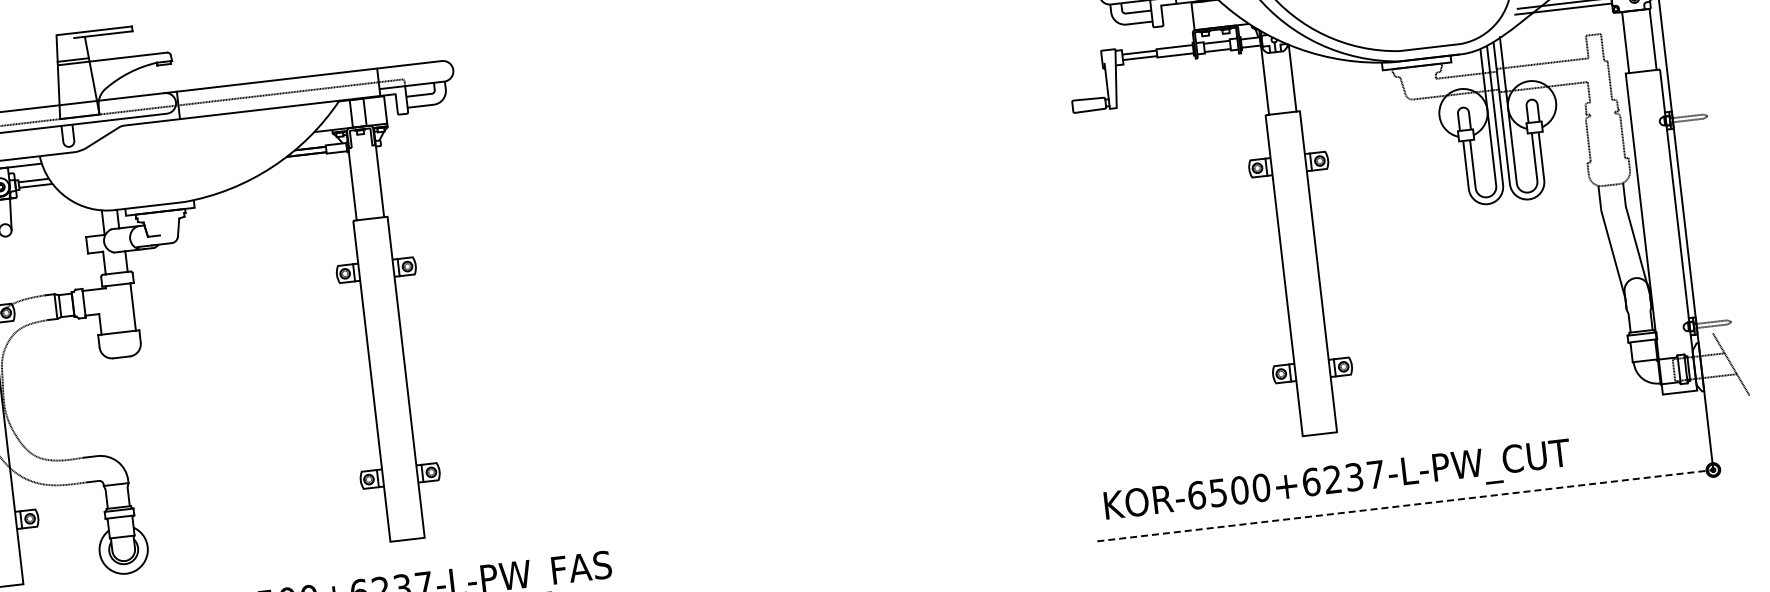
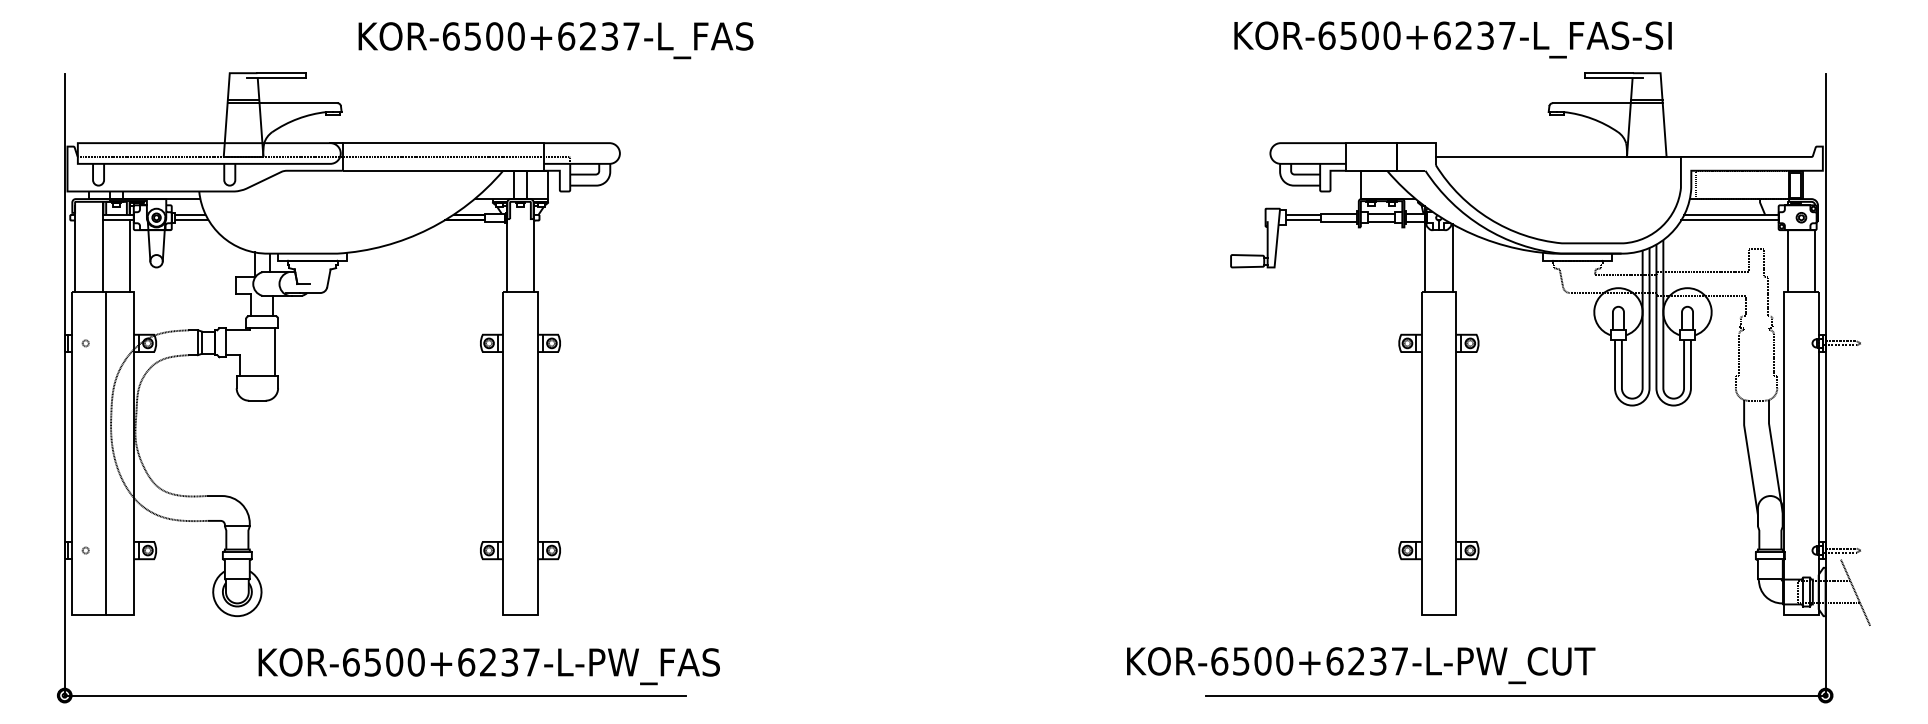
text: (1338, 483) -> (1361, 665), moved
line: (1406, 505) -> (1516, 695), dashed -> solid

